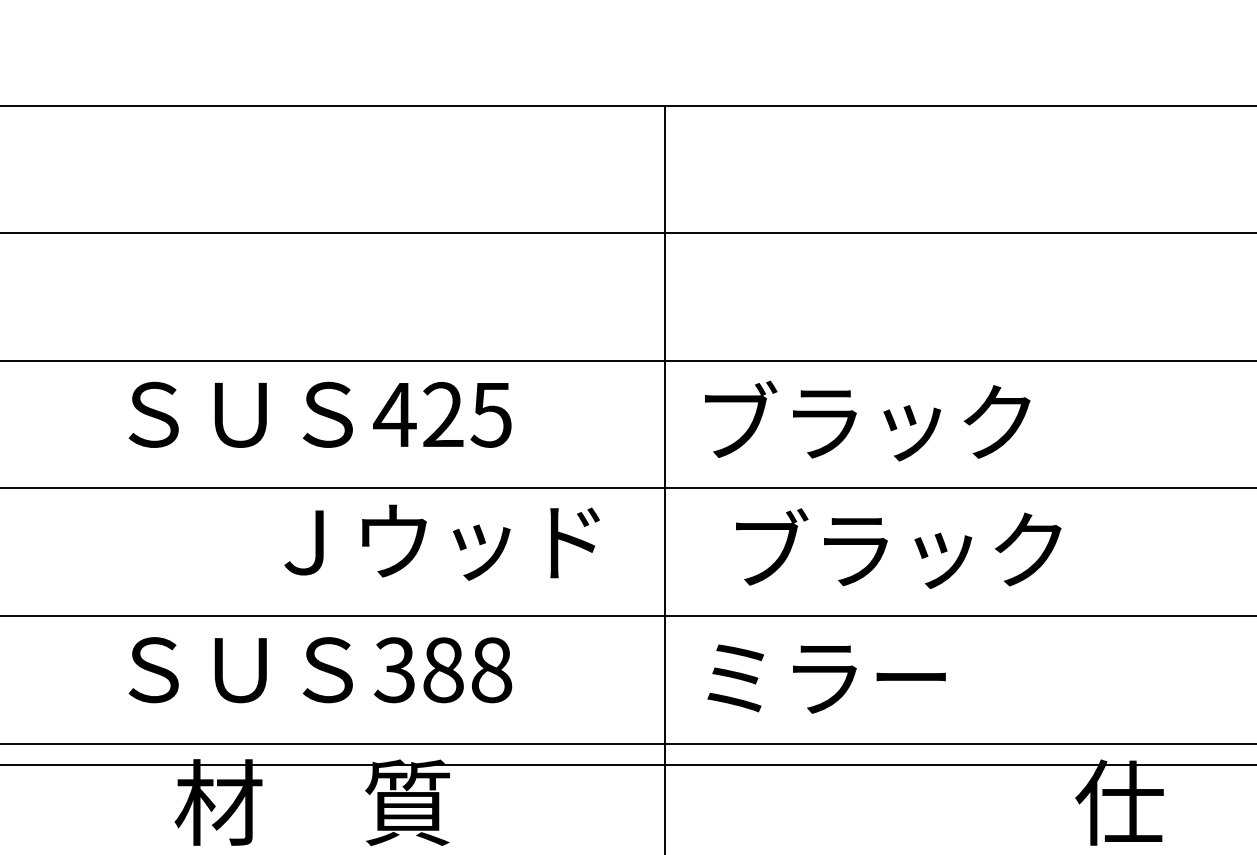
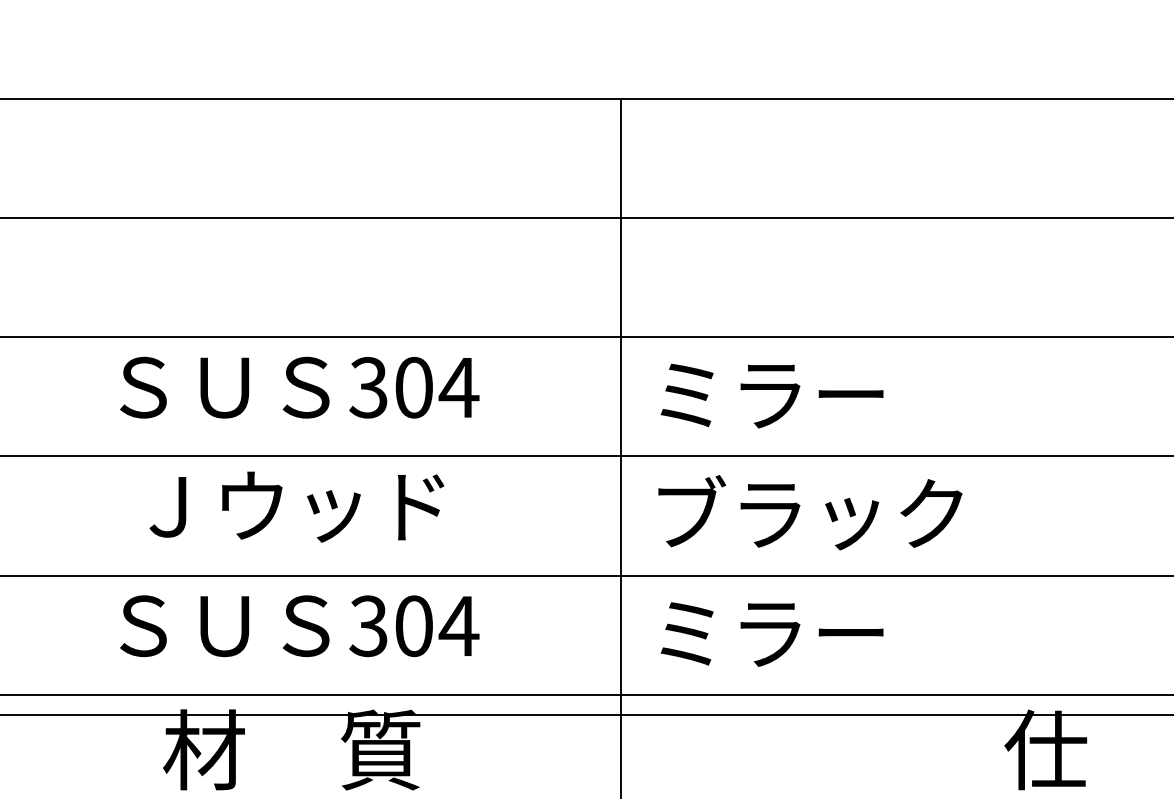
text: (442, 414) -> (413, 387), 425 -> 304
text: (867, 421) -> (810, 393), ブラック -> ミラー
text: (441, 542) -> (296, 506), moved
text: (898, 548) -> (810, 512), moved
text: (468, 670) -> (437, 626), 388 -> 304

